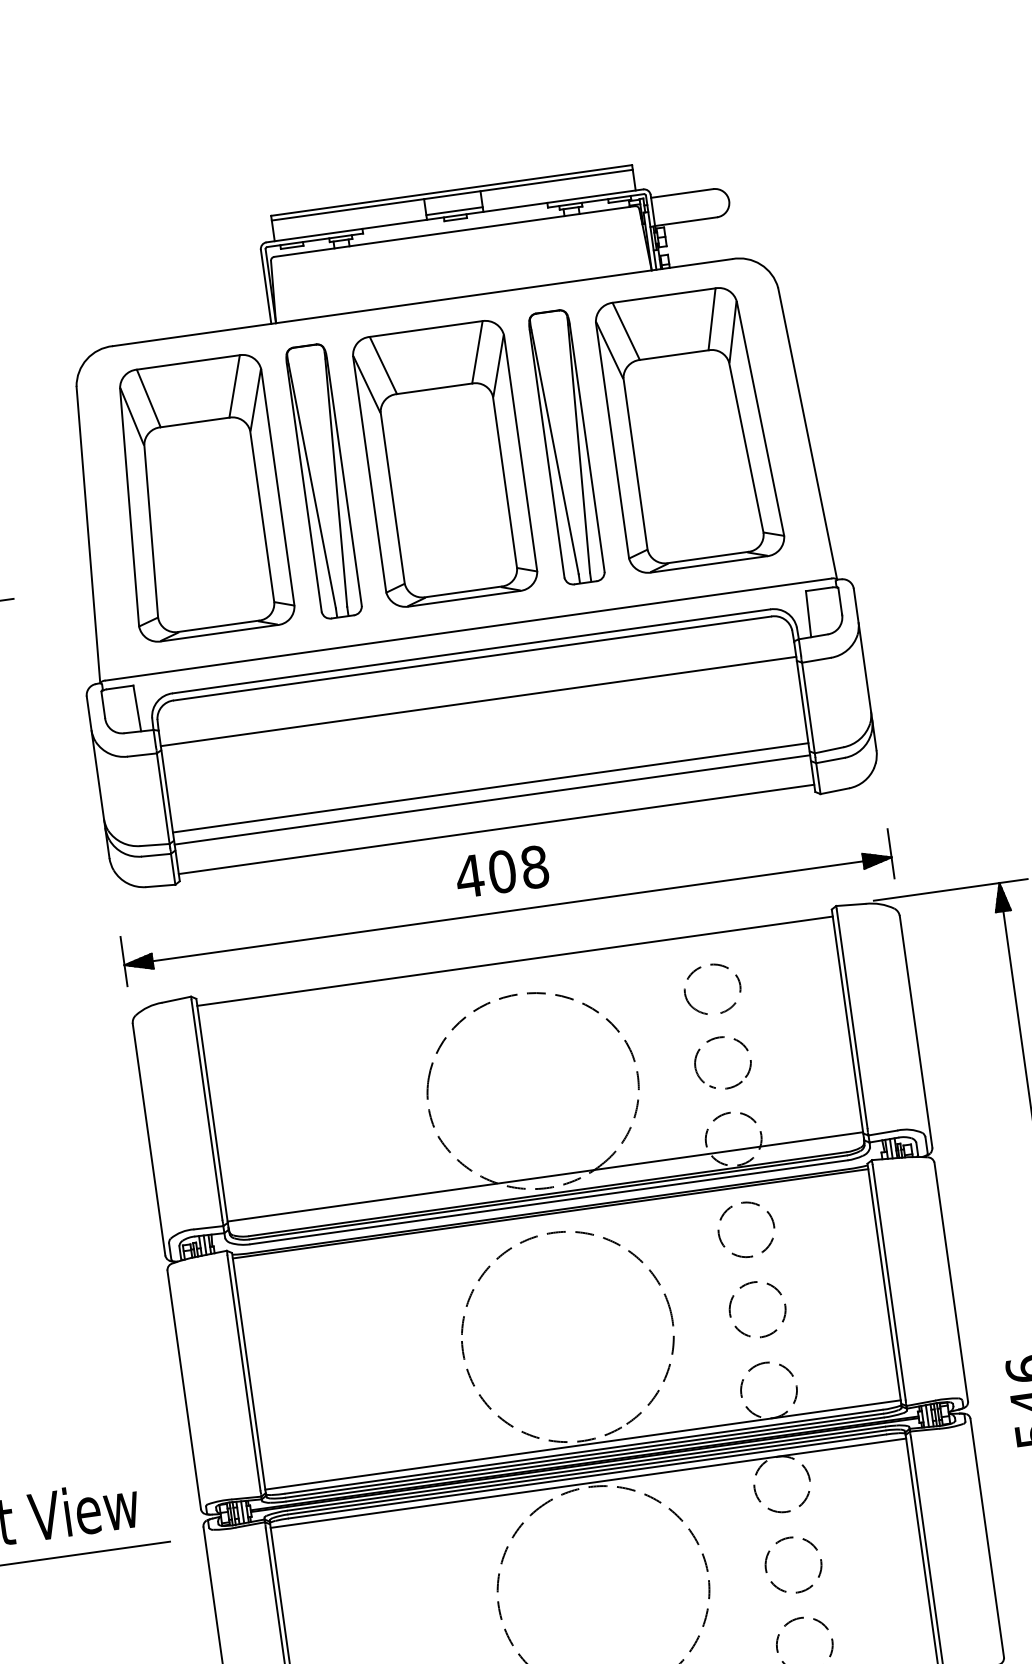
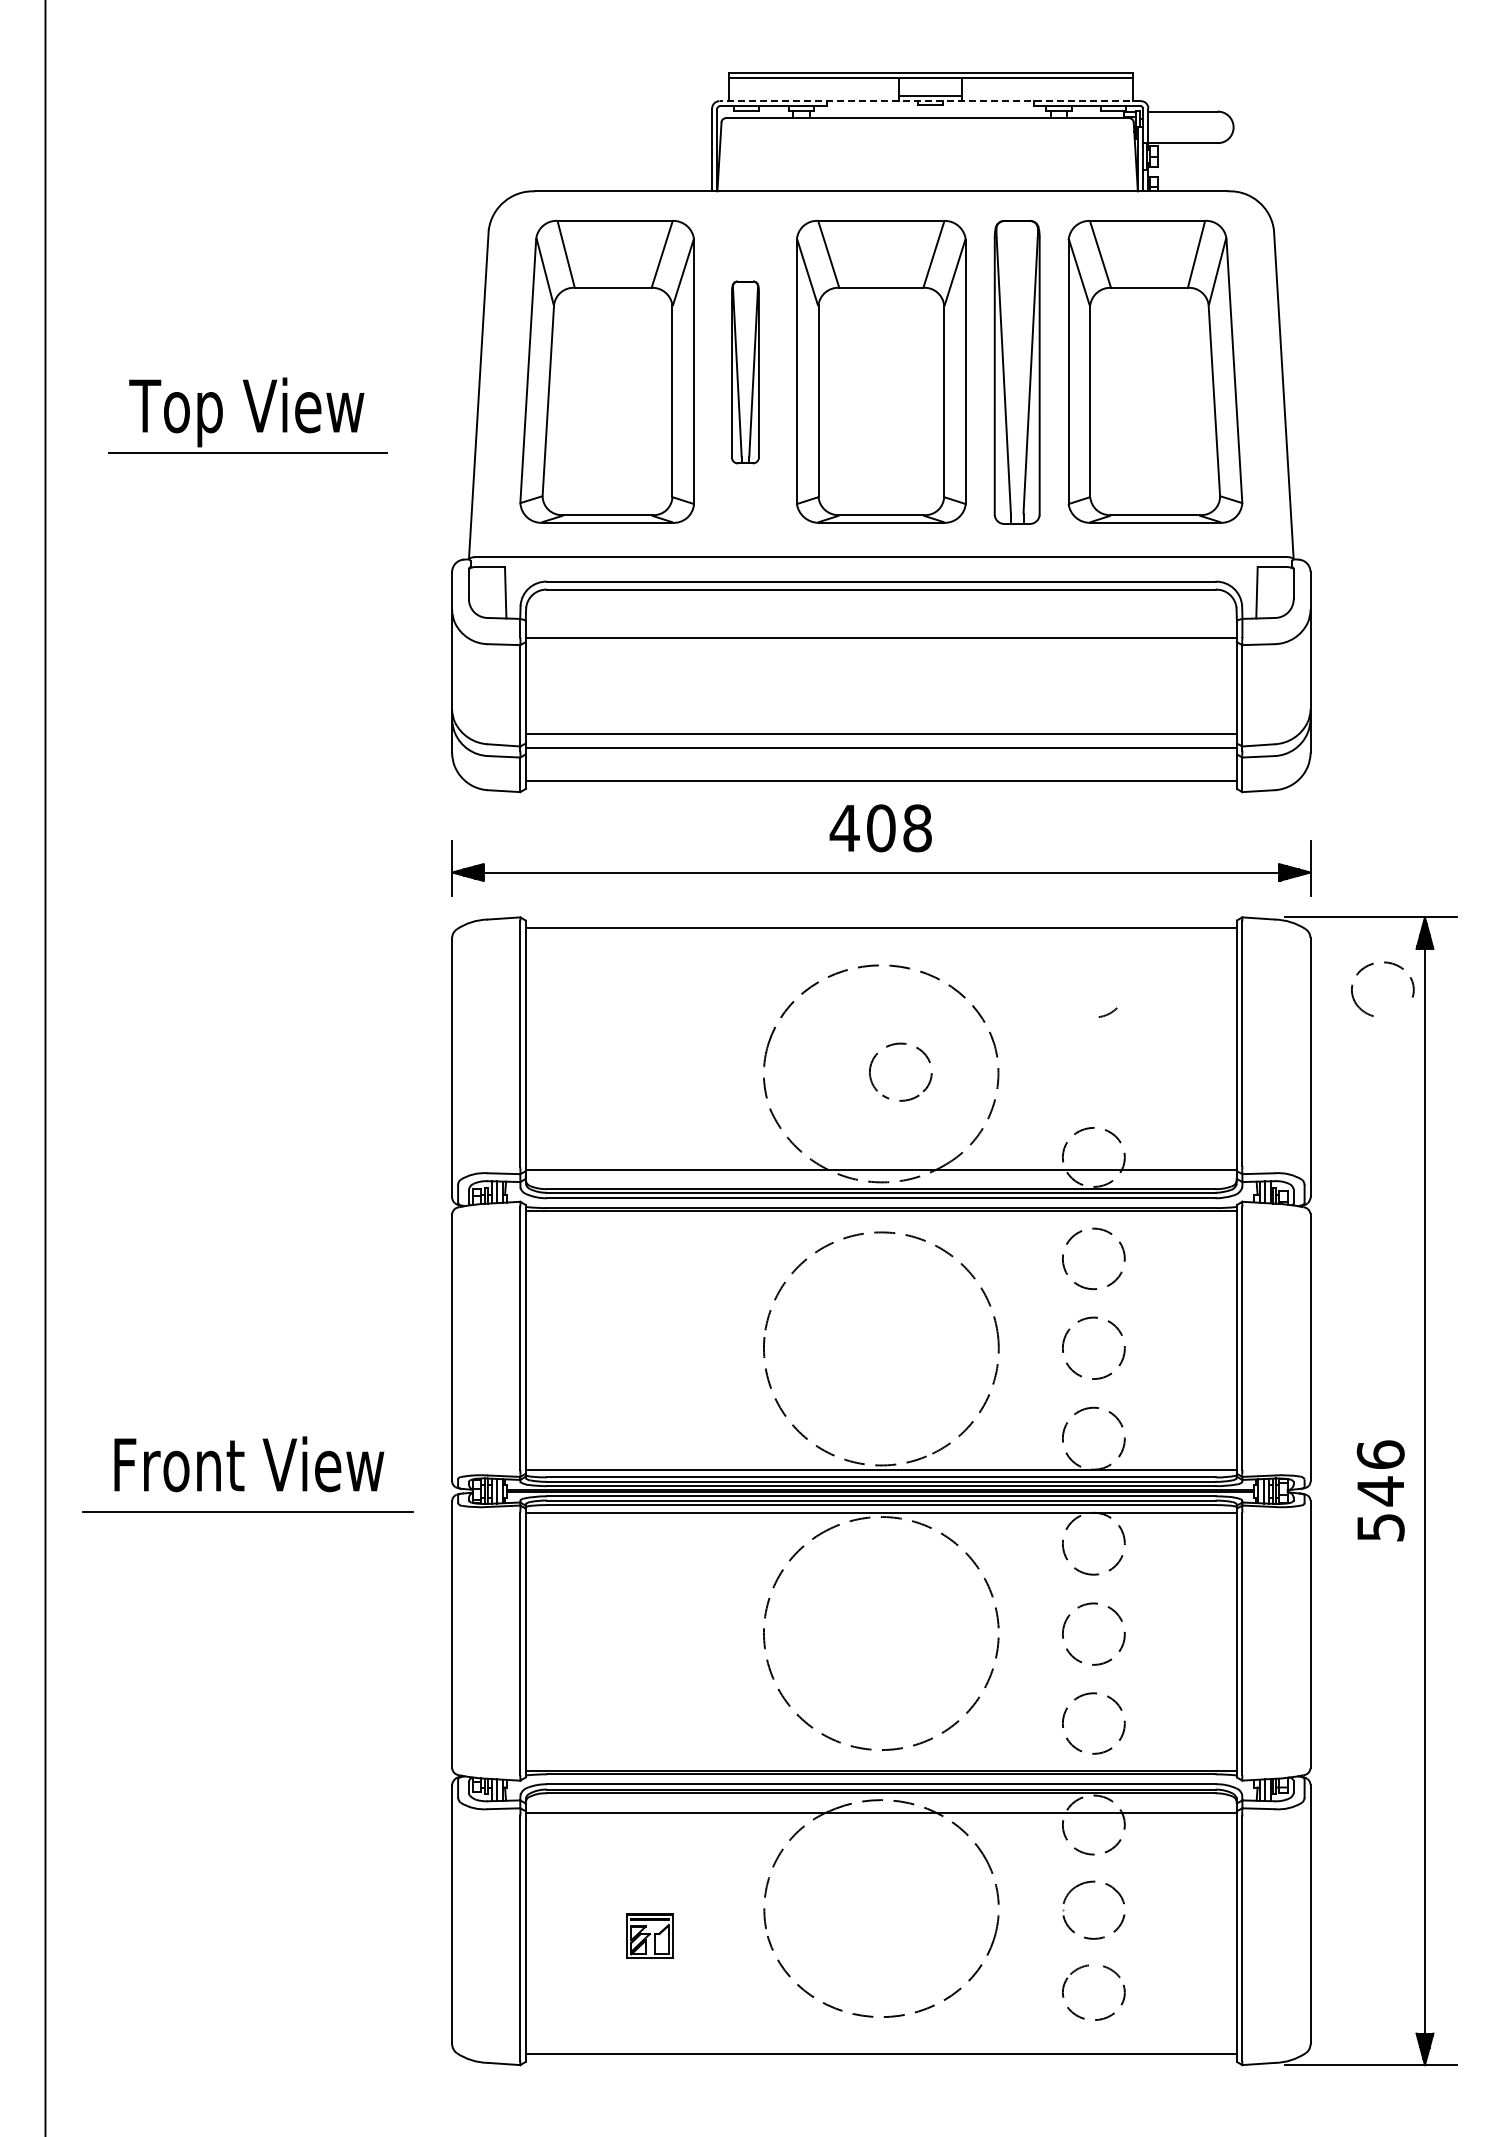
line: (455, 216) -> (930, 101), solid -> dashed
part: (323, 481) -> (745, 372), size x0.6
part: (710, 965) -> (1384, 963), moved
part: (713, 1039) -> (894, 1045), moved

